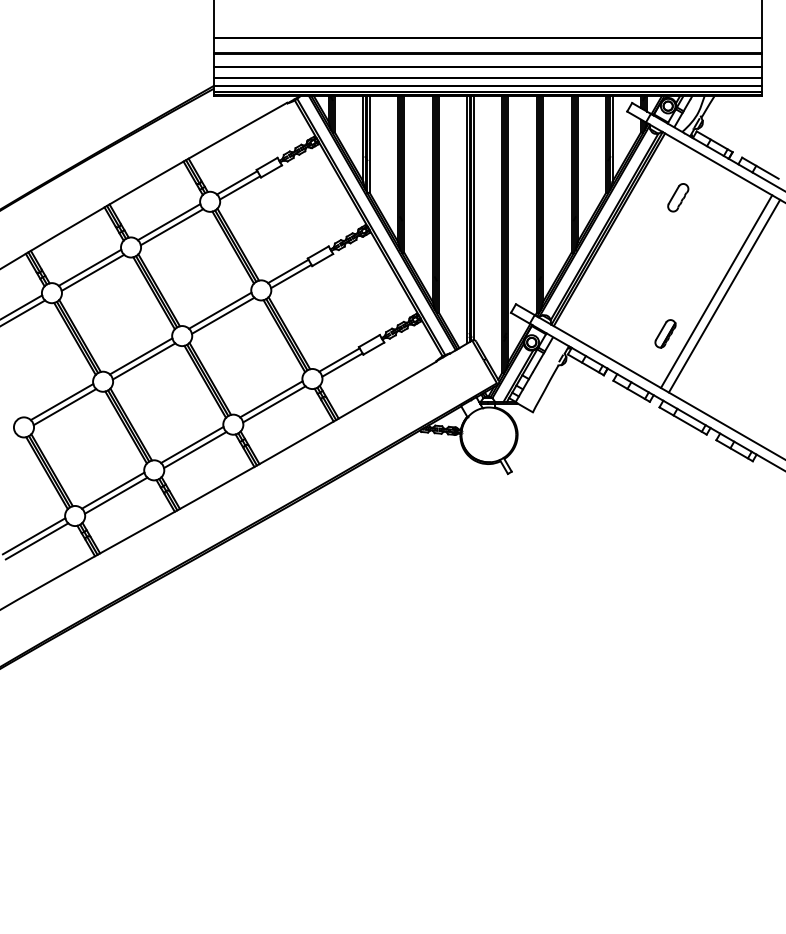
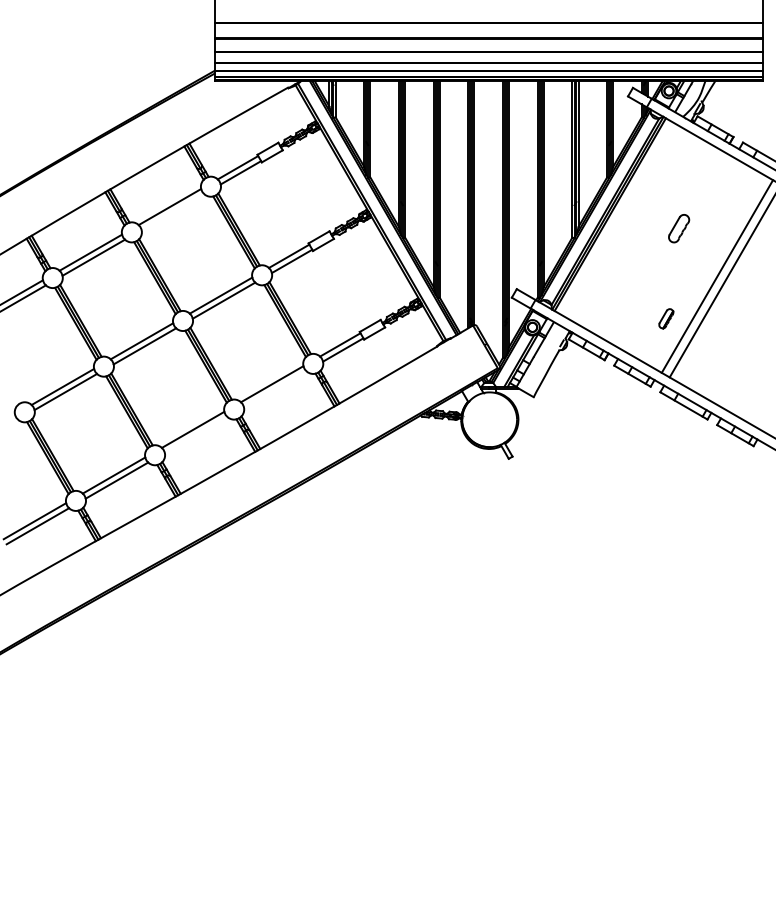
part: (678, 197) -> (679, 228), moved
line: (171, 227) -> (172, 212), removed
part: (665, 333) -> (666, 318), size x0.7
line: (274, 404) -> (275, 389), removed
line: (195, 450) -> (196, 435), removed

